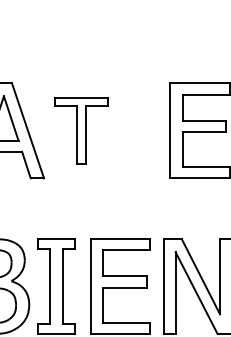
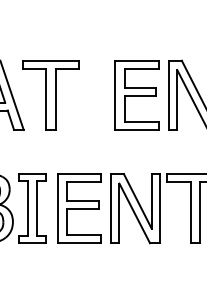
part: (80, 131) -> (50, 95), size x1.43

